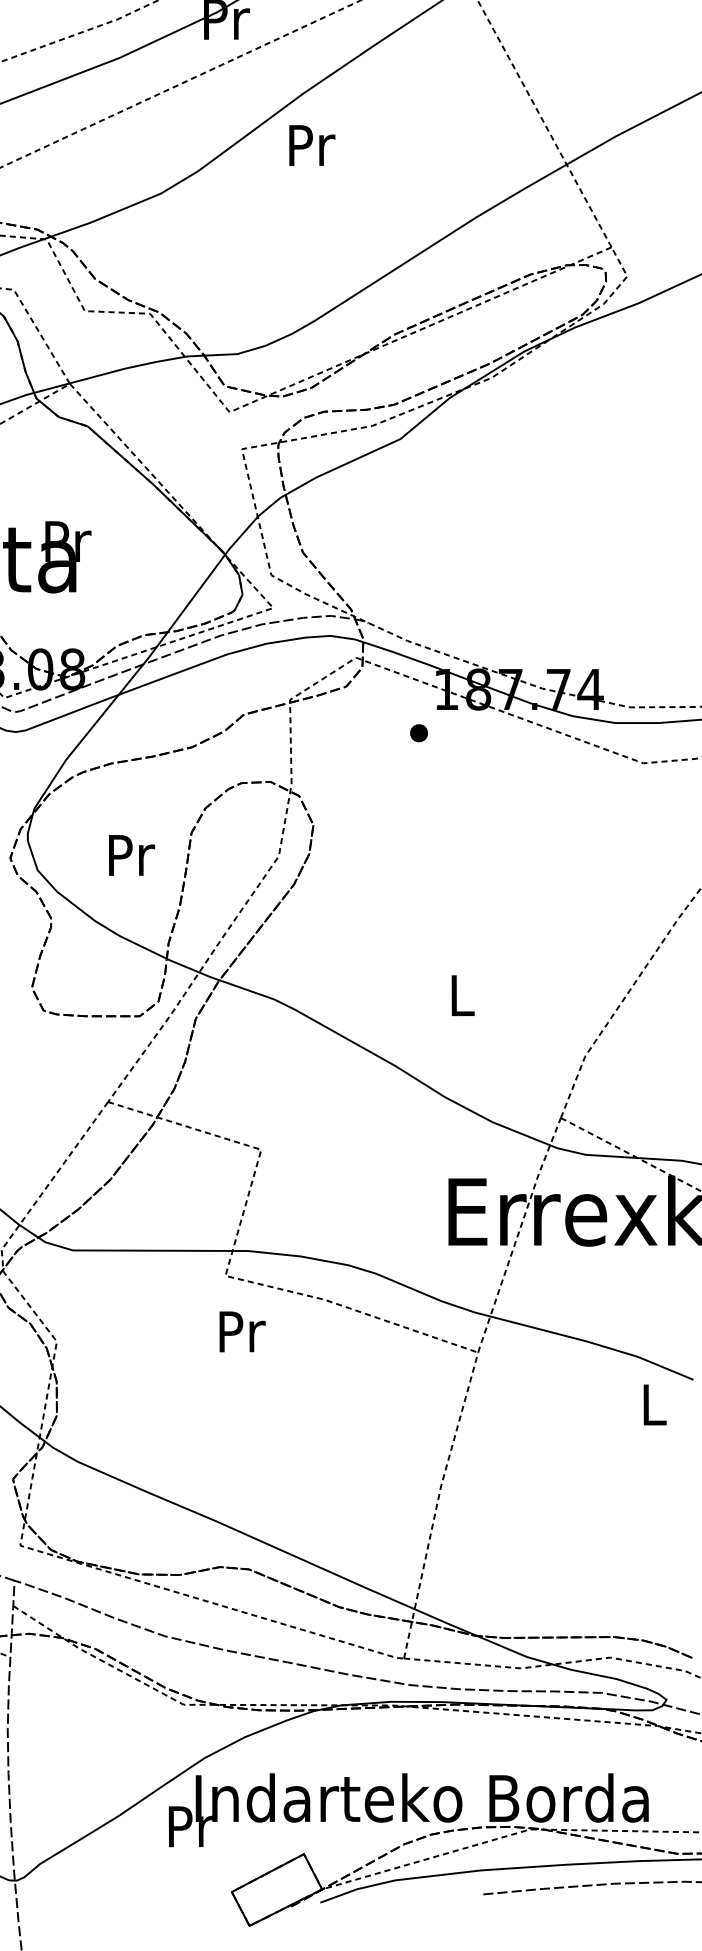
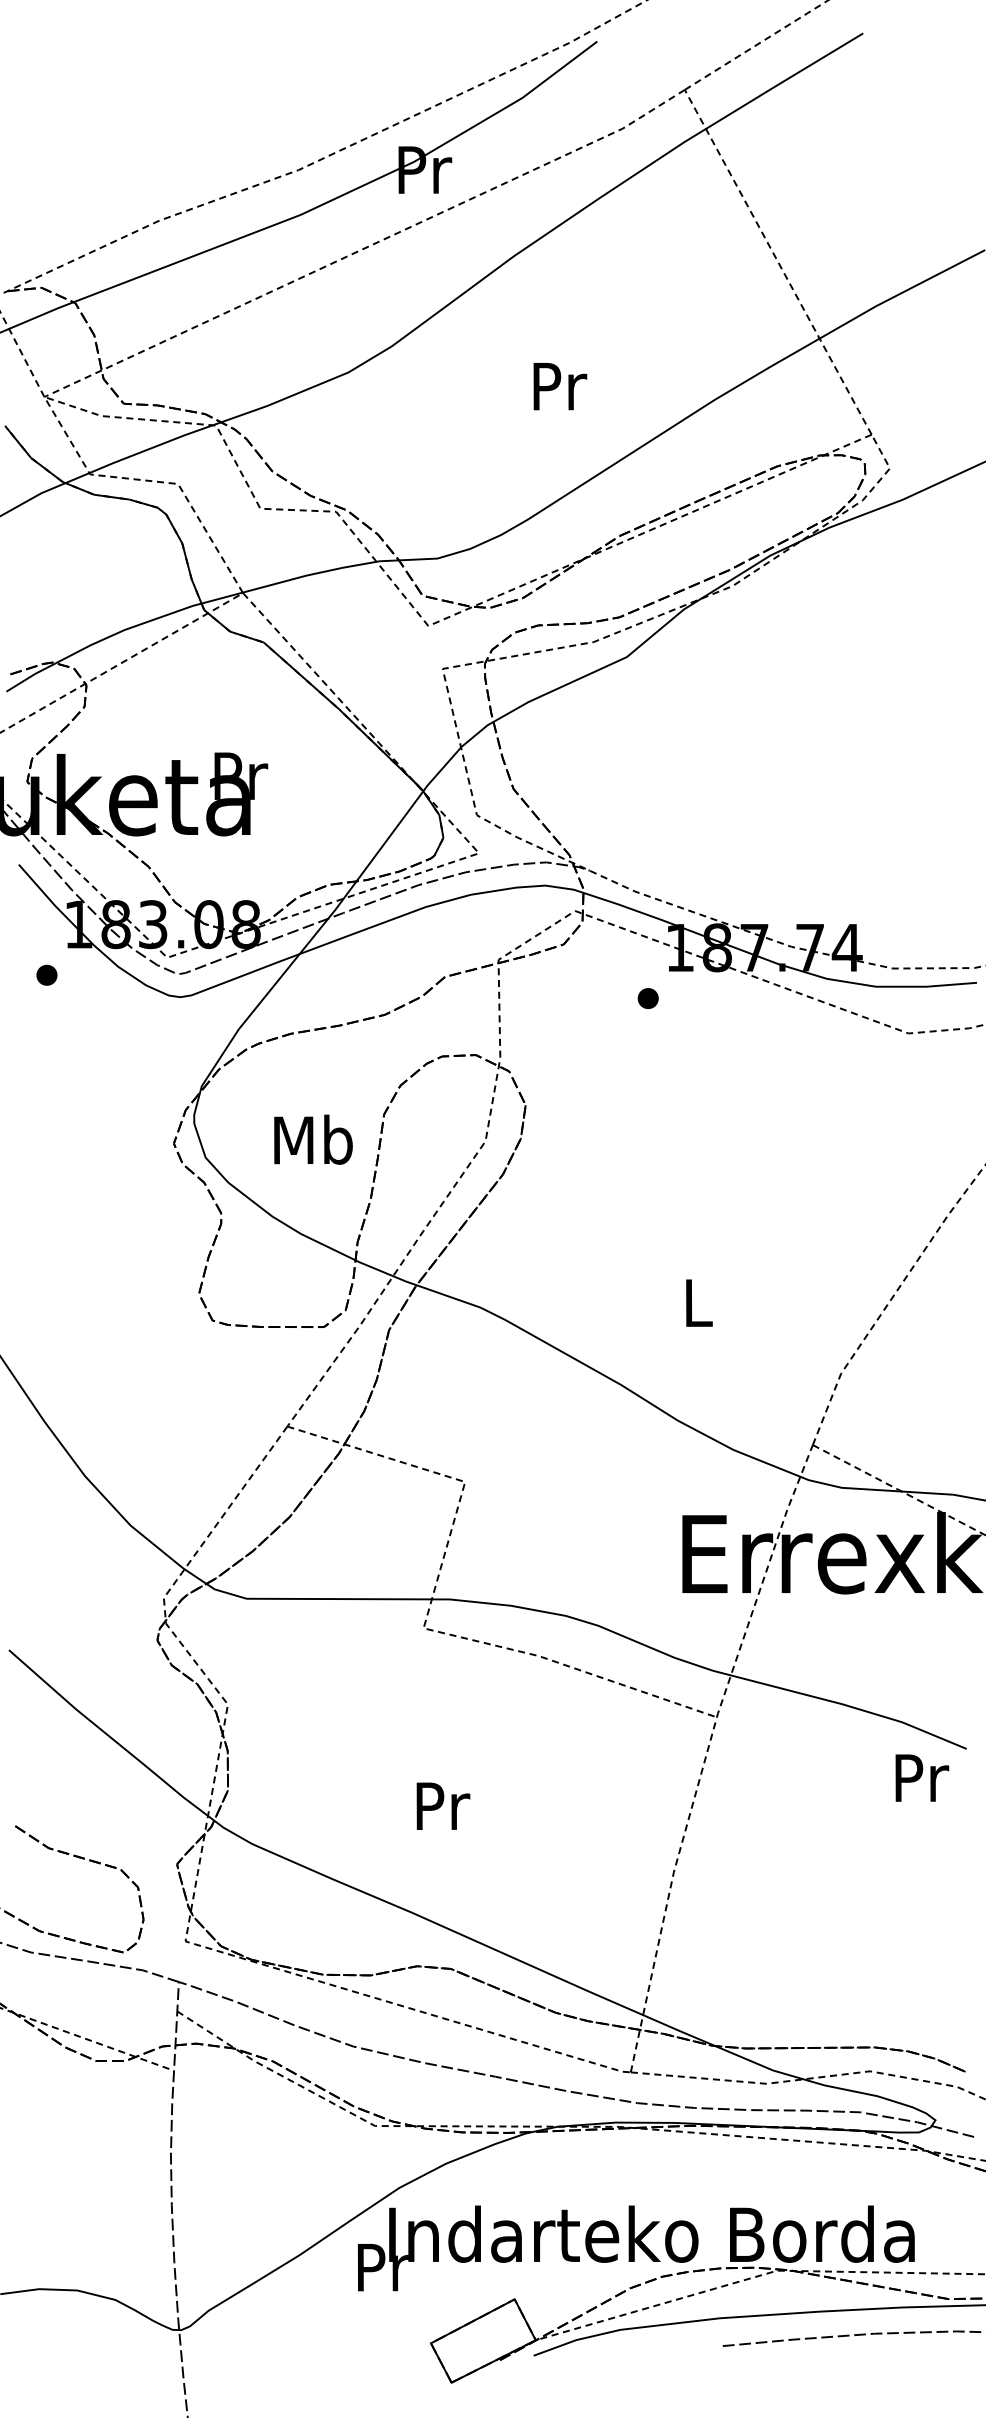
text: (312, 145) -> (560, 386), moved
text: (130, 854) -> (313, 1139), Pr -> Mb
text: (242, 1331) -> (443, 1805), moved
text: (655, 1404) -> (922, 1777), L -> Pr

